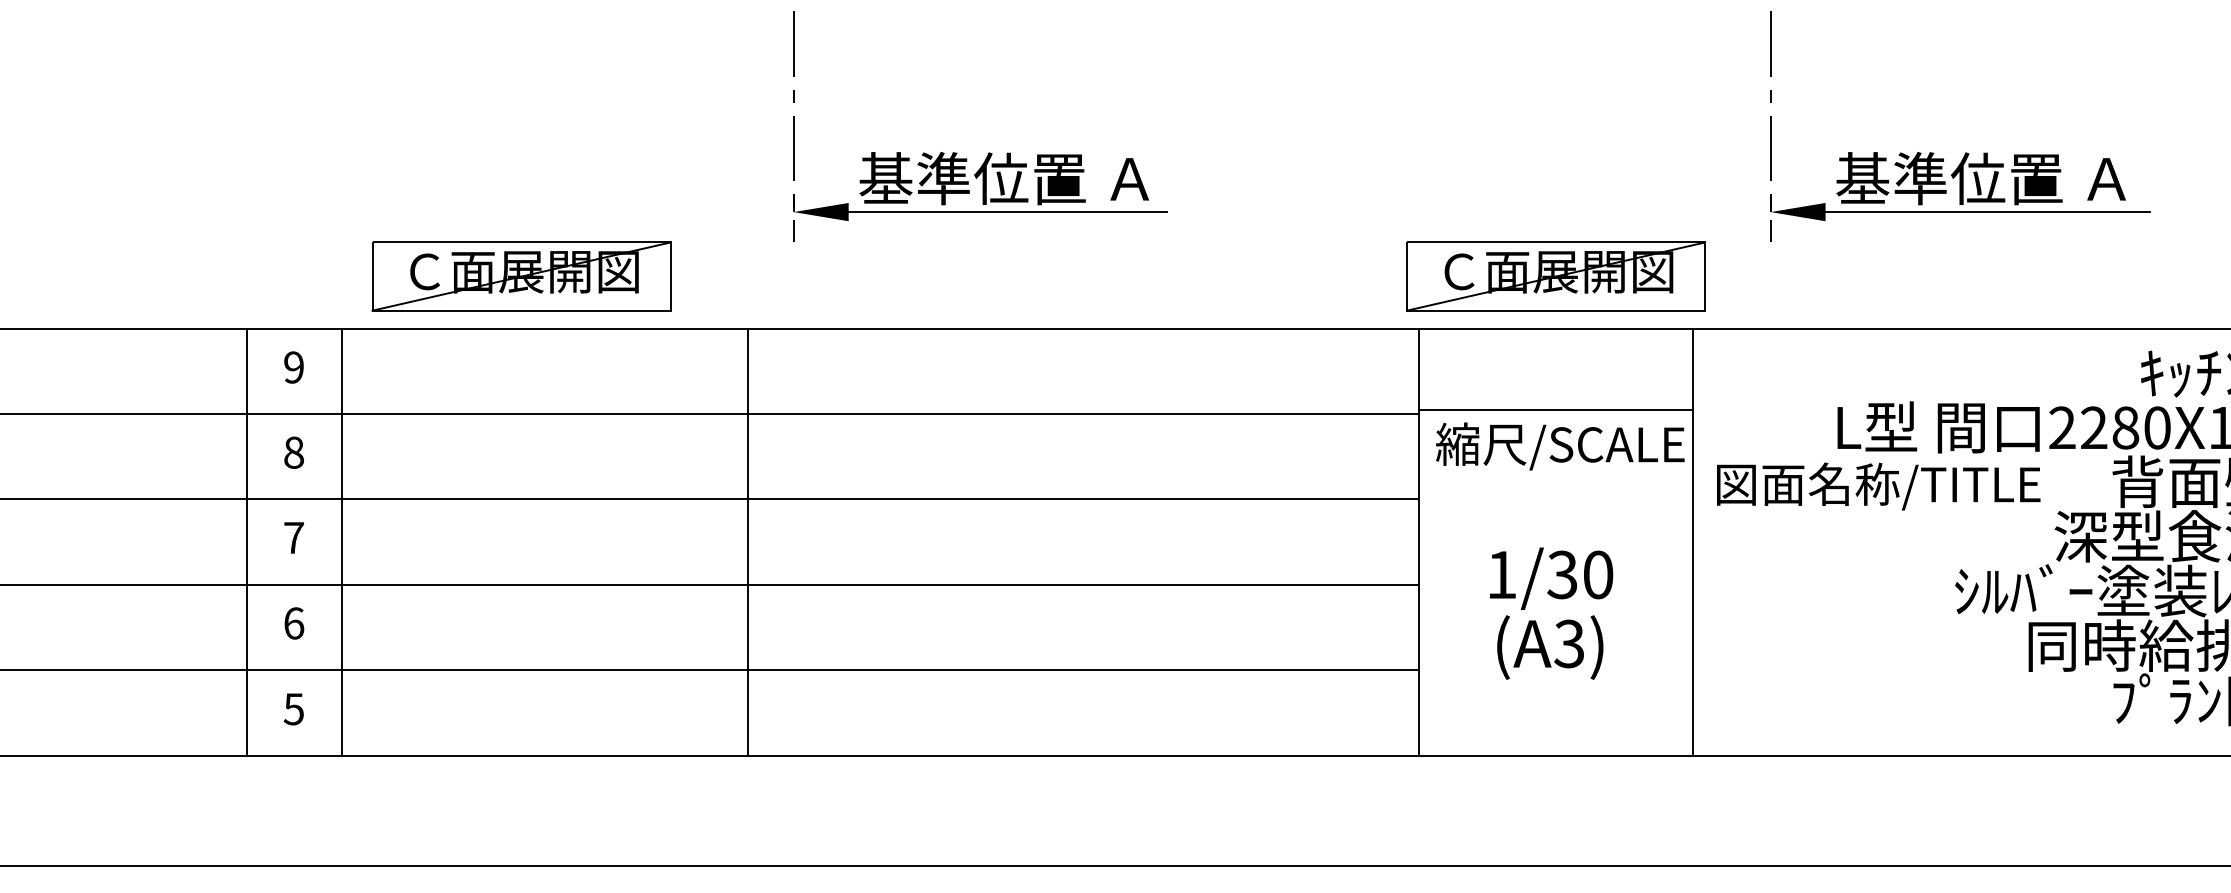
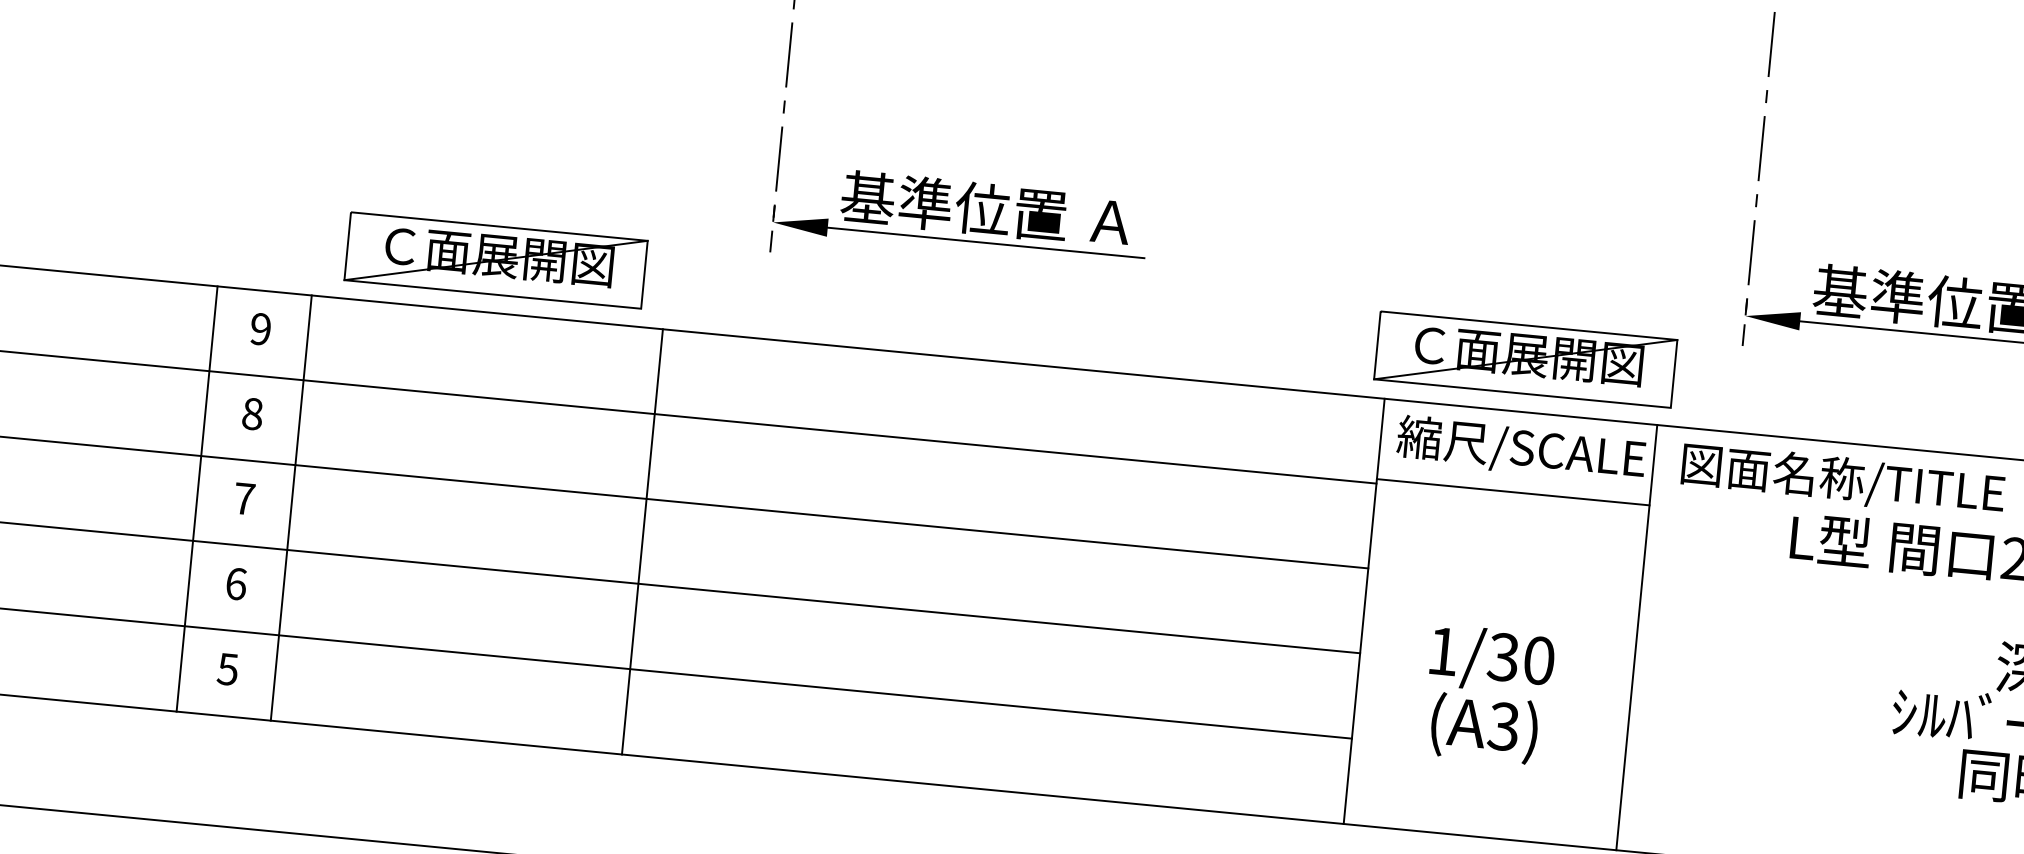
text: (1560, 446) -> (1521, 449), moved
text: (1878, 486) -> (1843, 480), moved
line: (748, 542) -> (642, 541), moved

